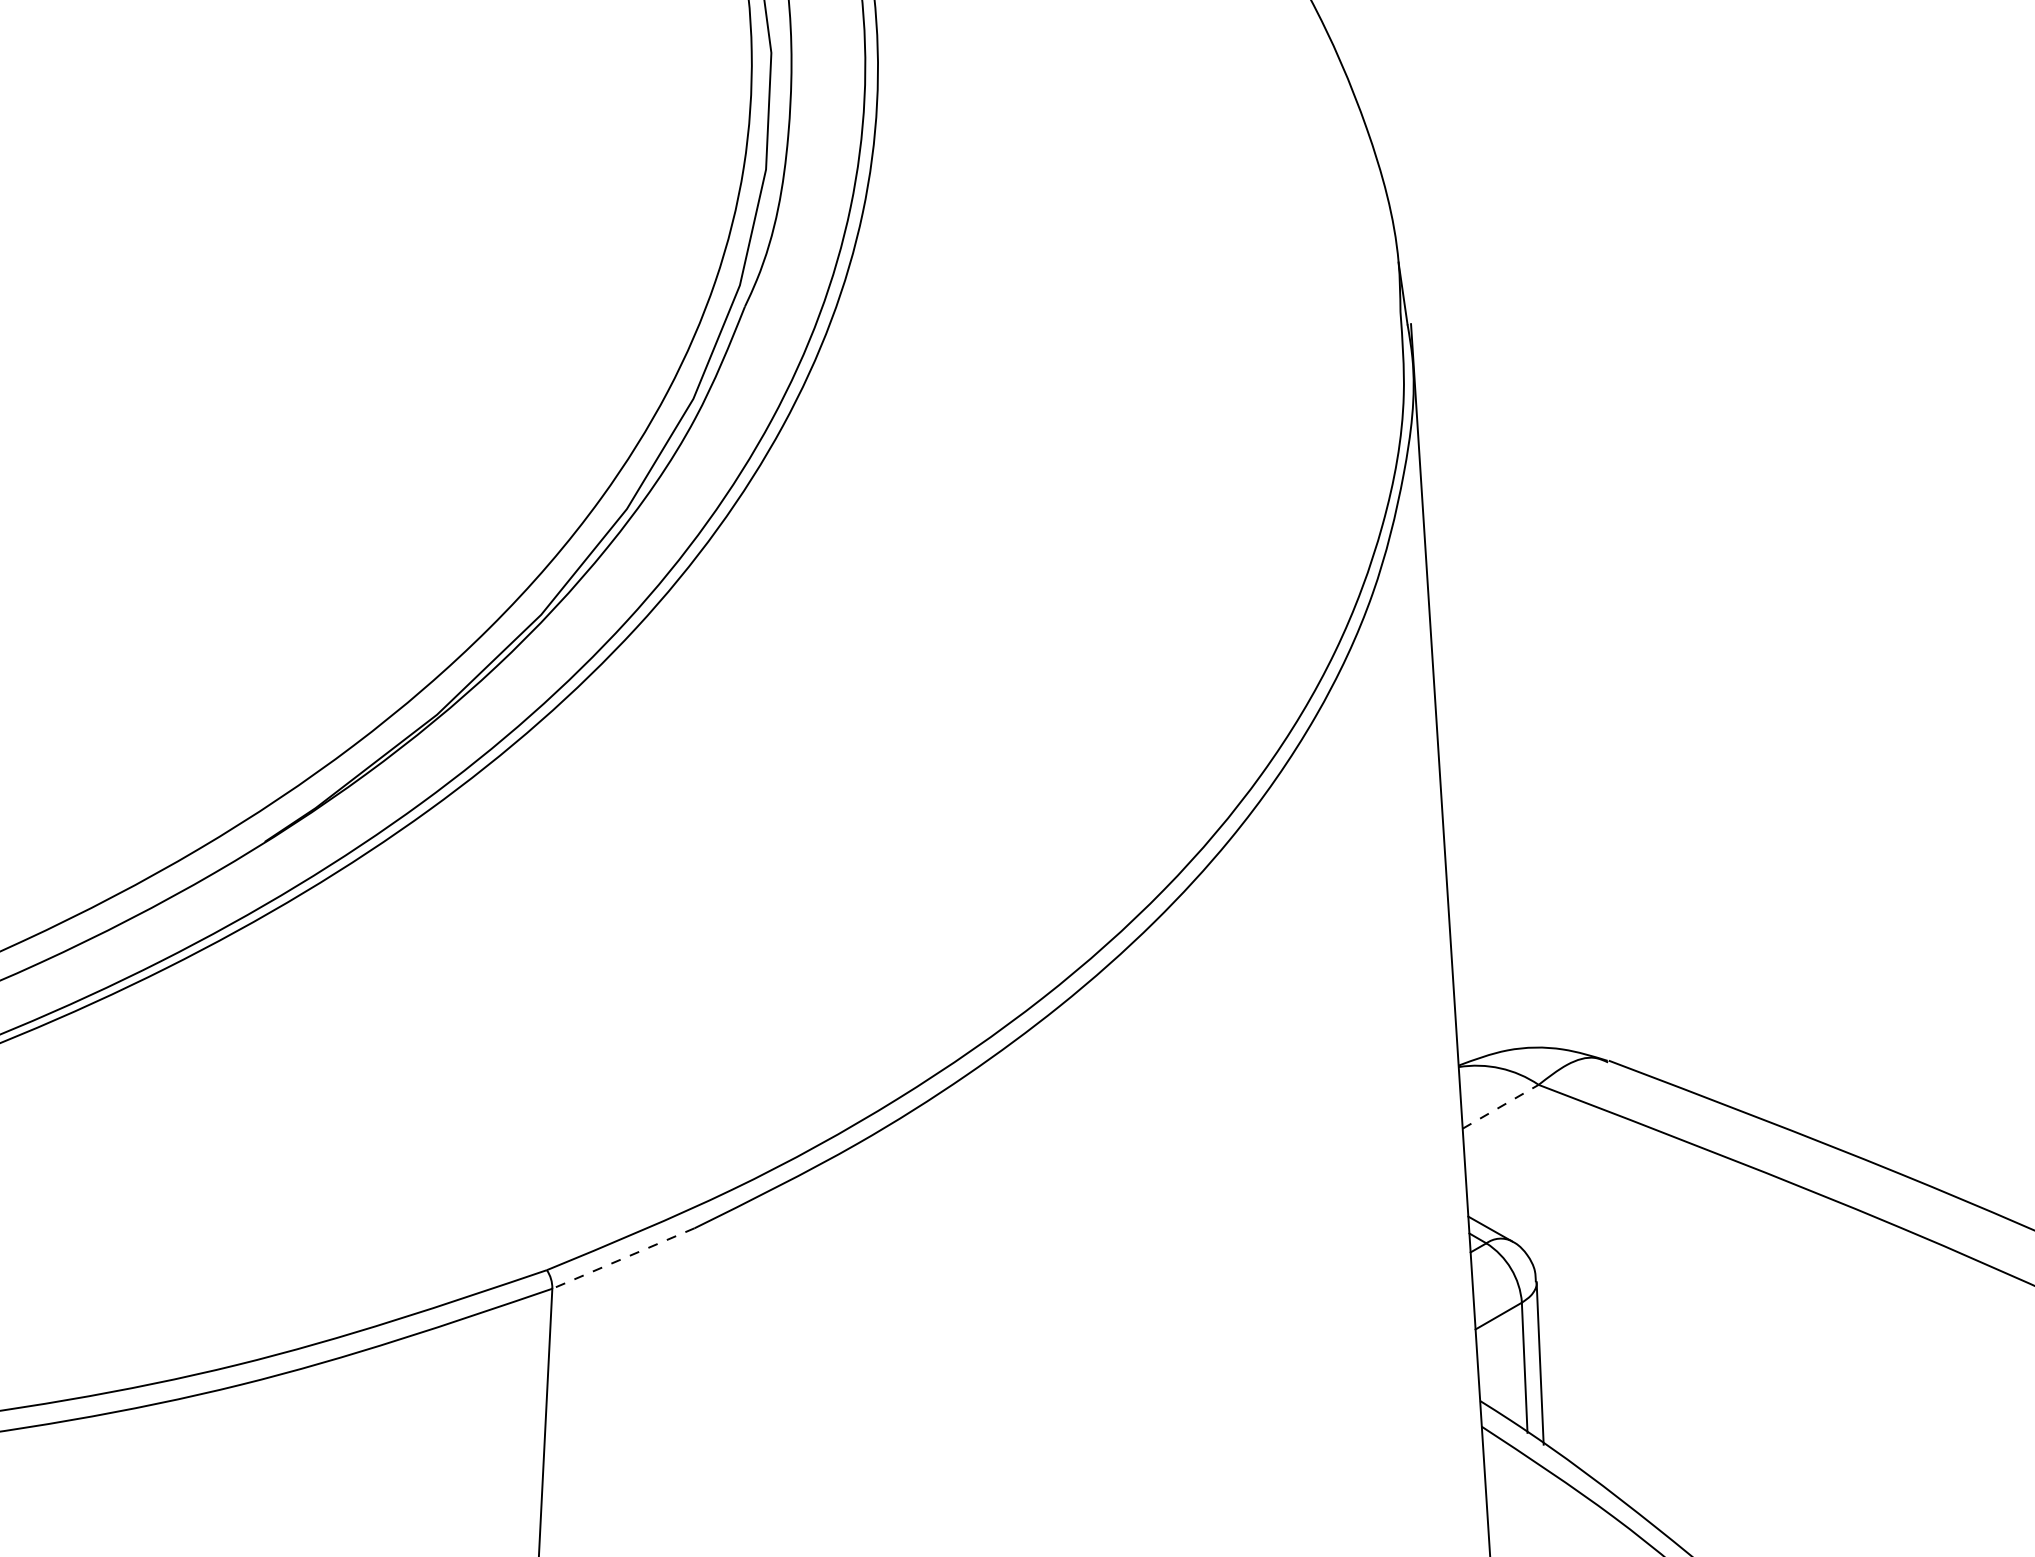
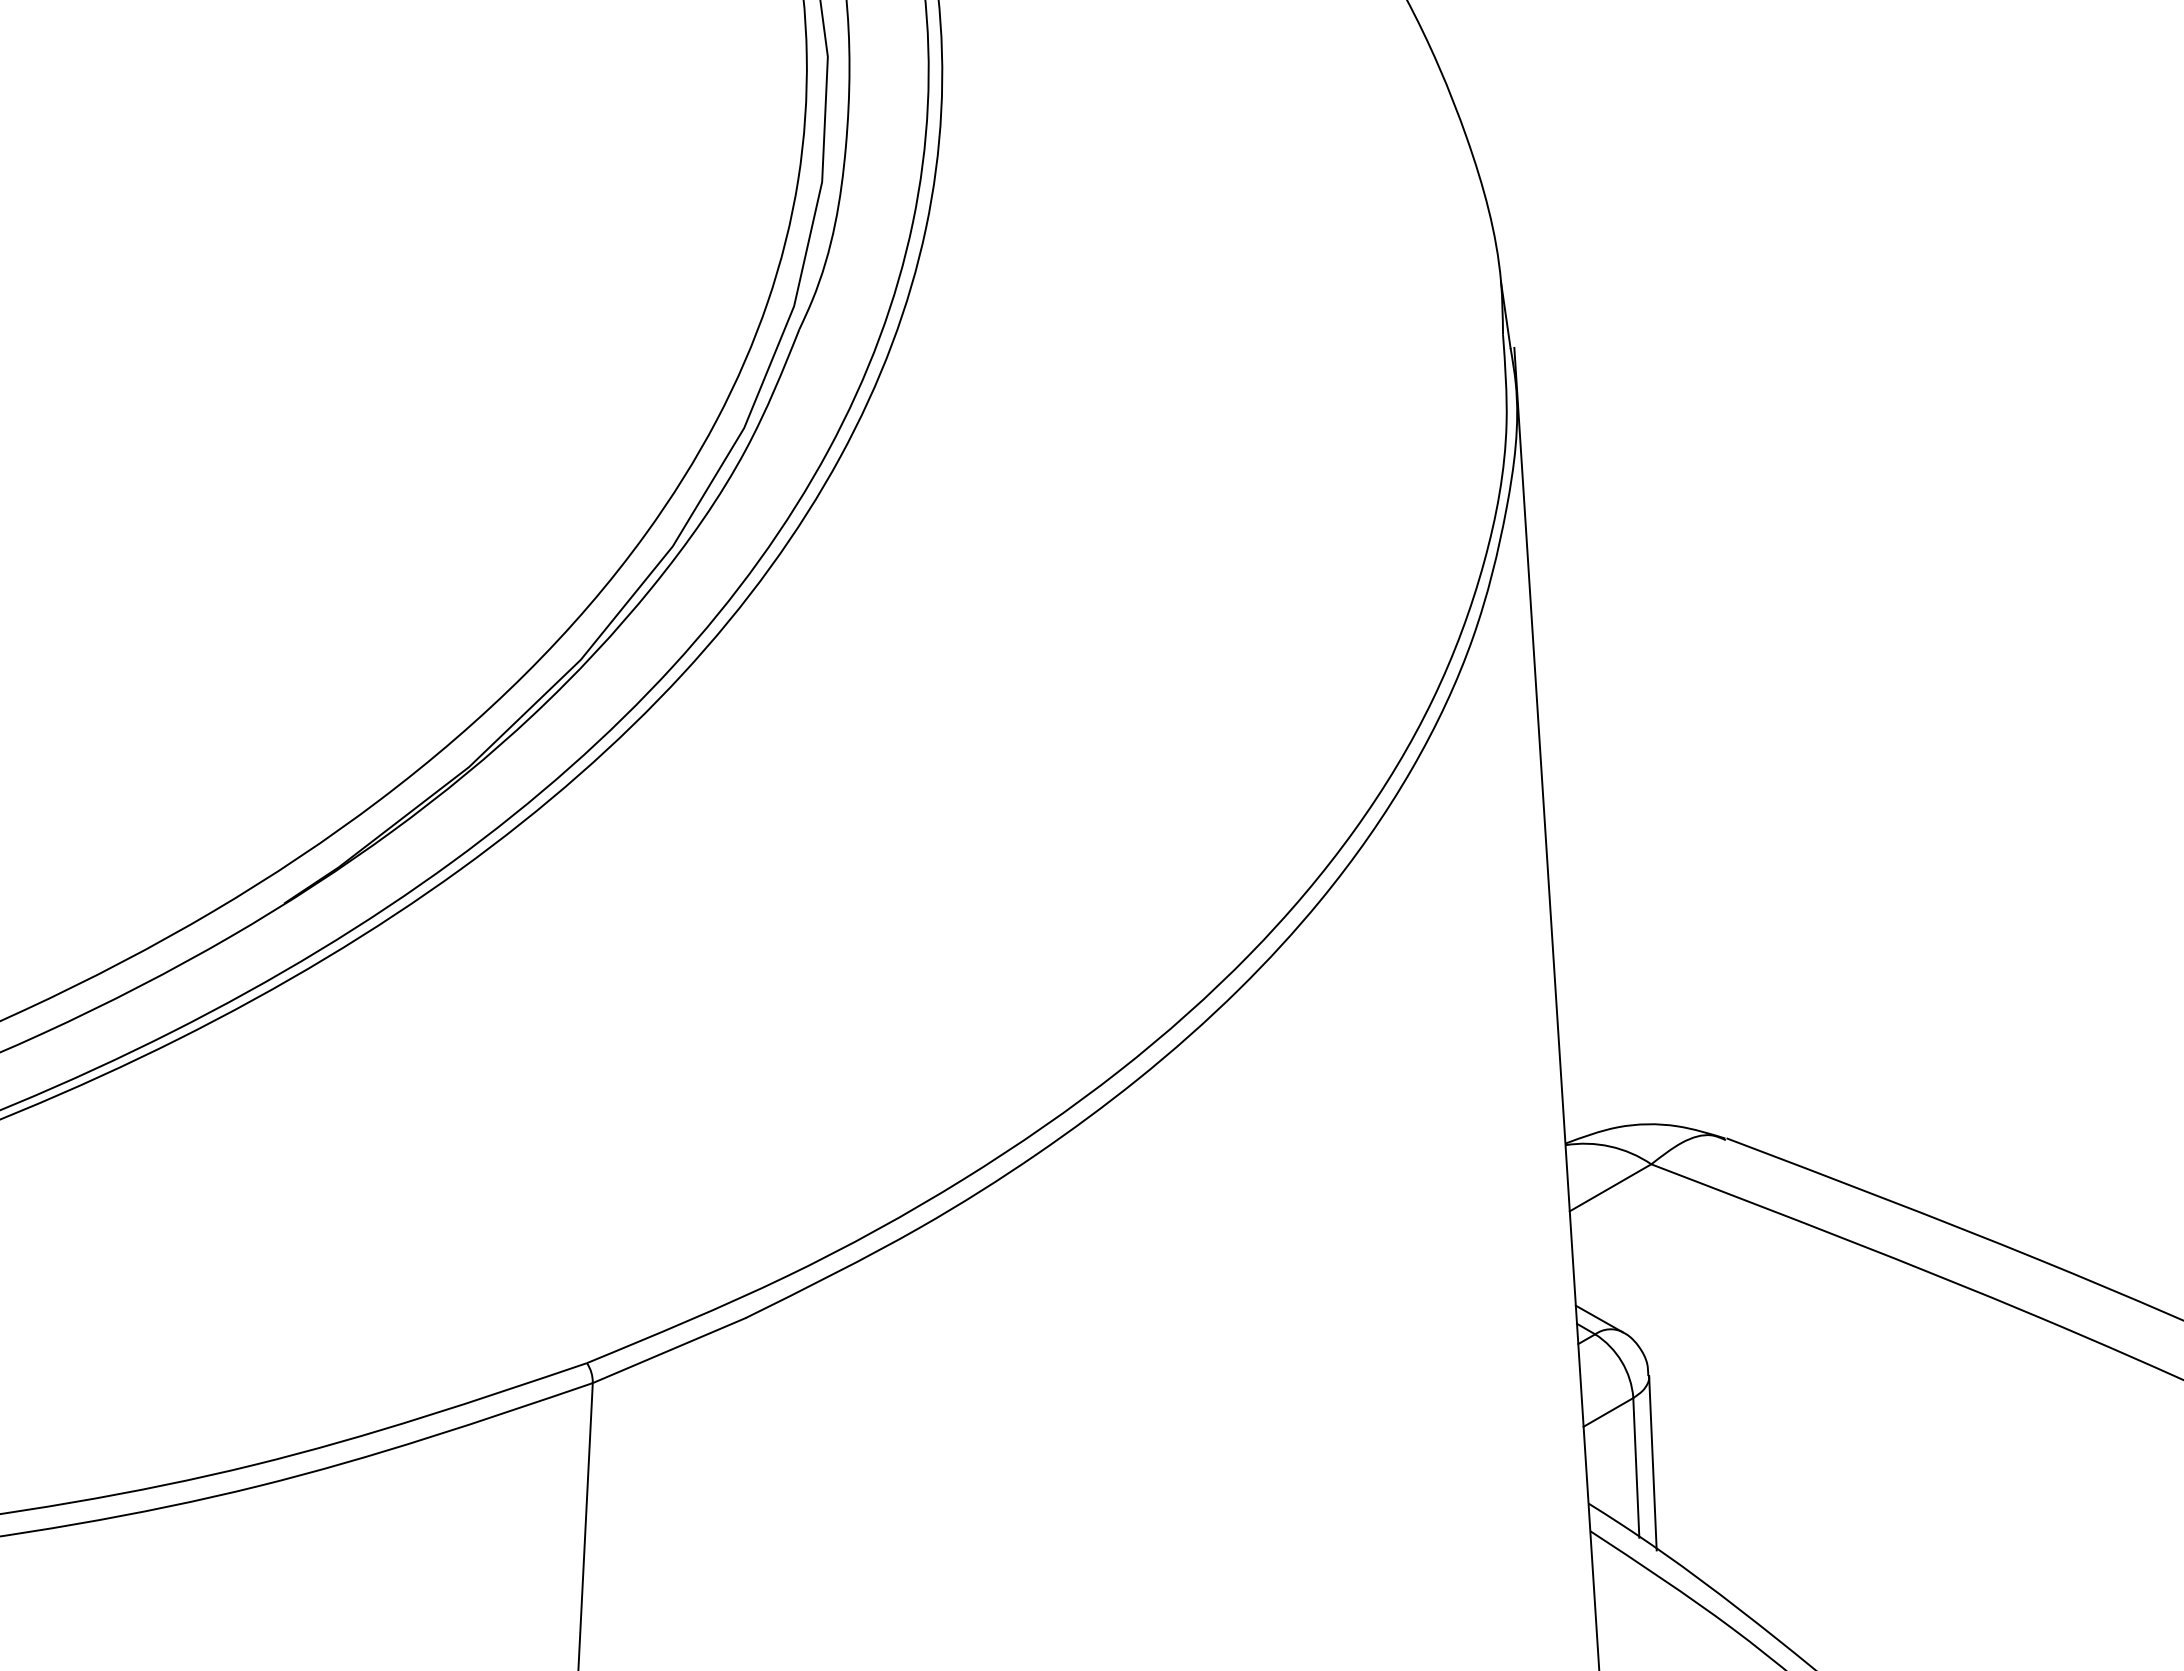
line: (1500, 1106) -> (1610, 1187), dashed -> solid
line: (623, 1258) -> (669, 1350), dashed -> solid

